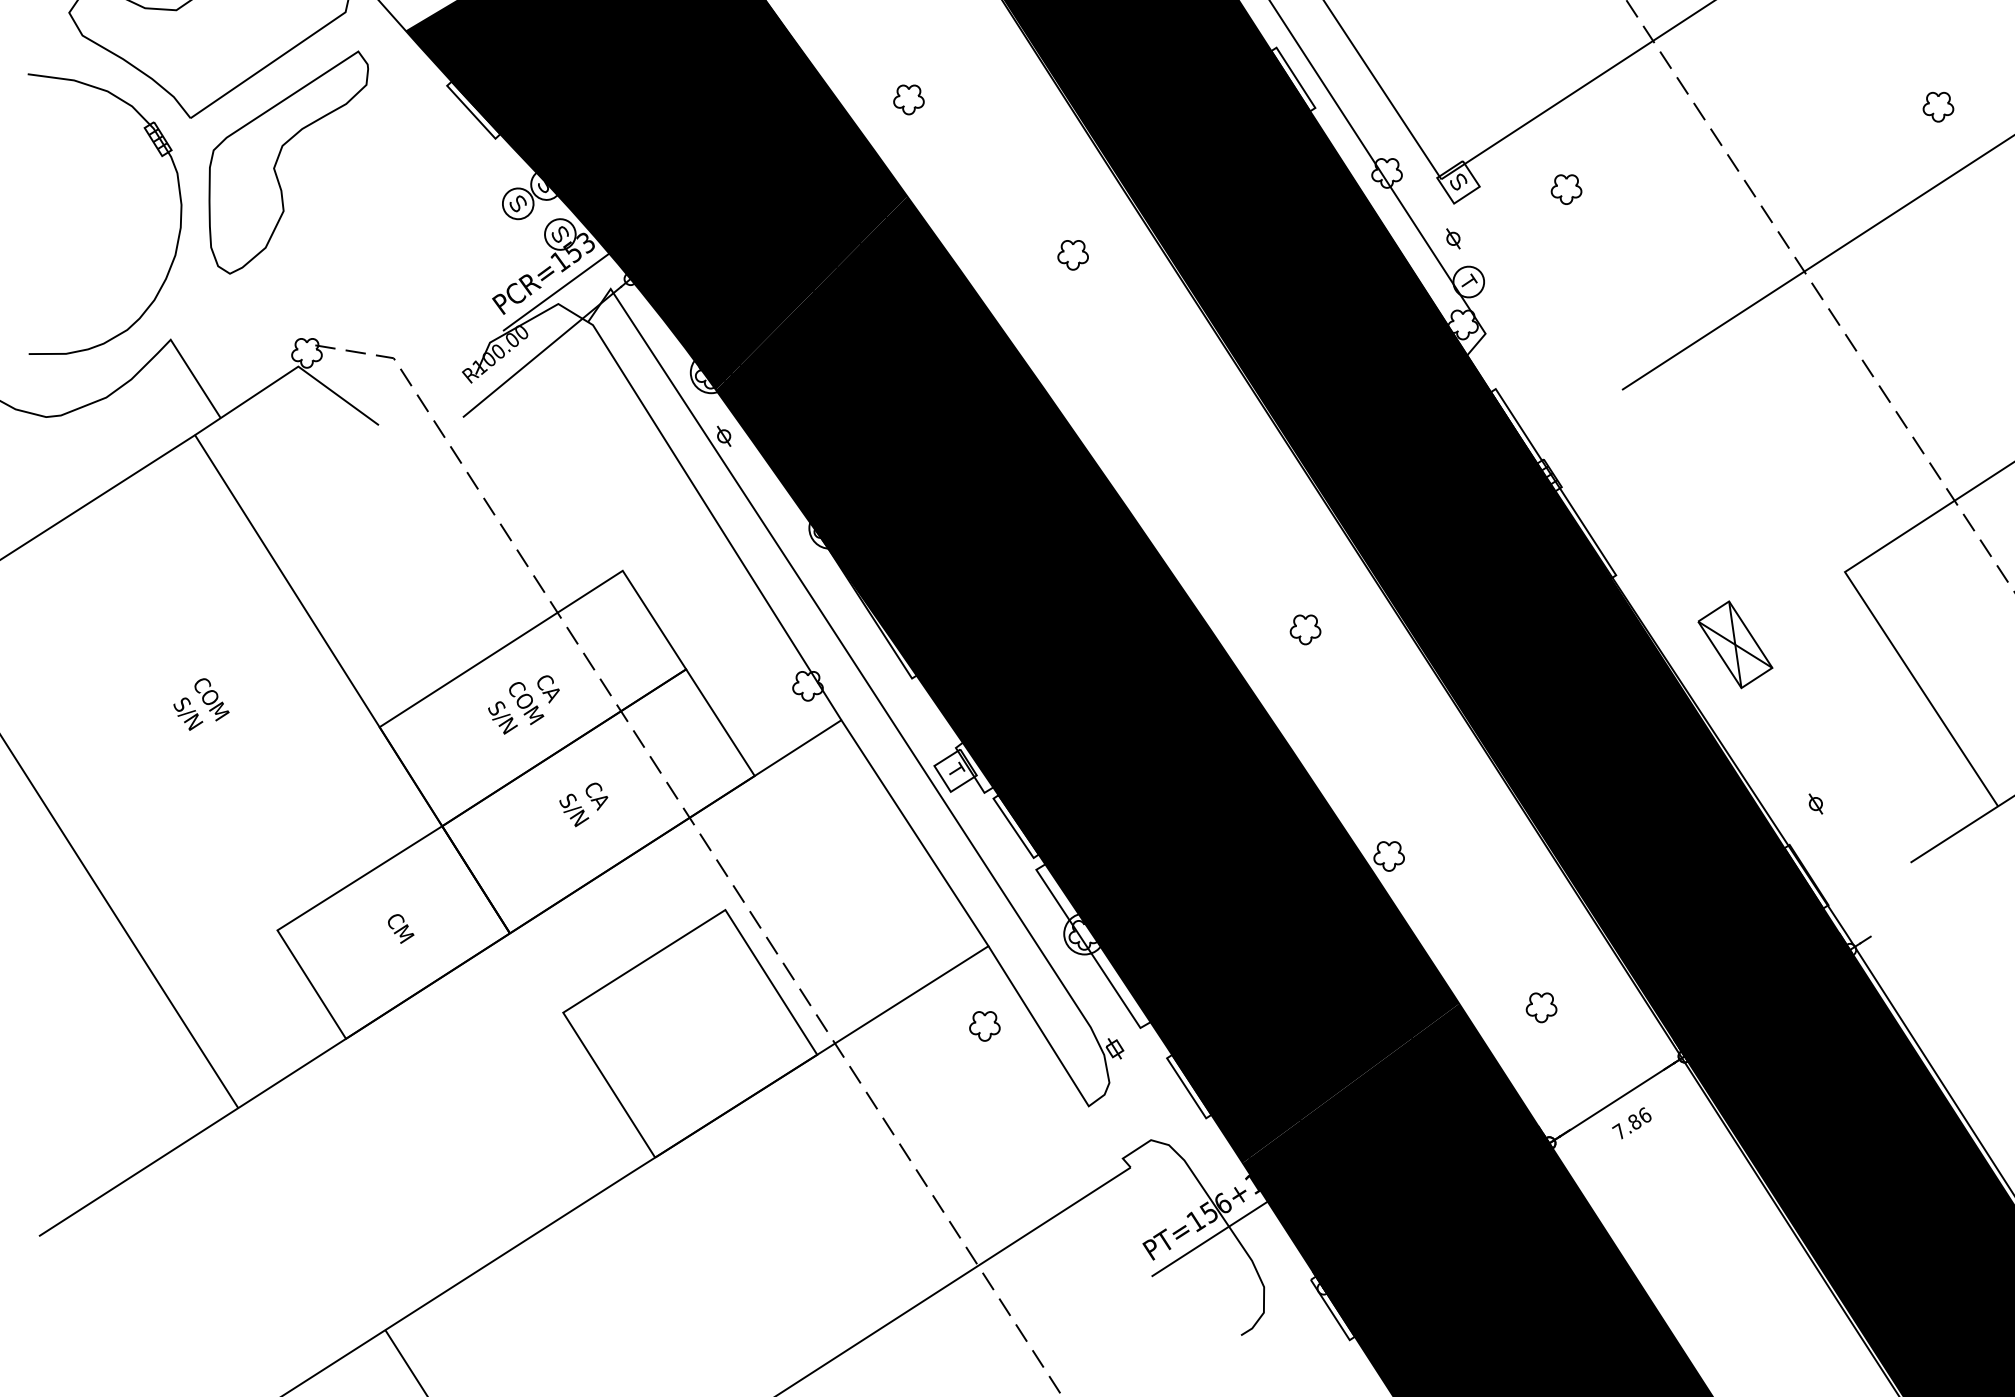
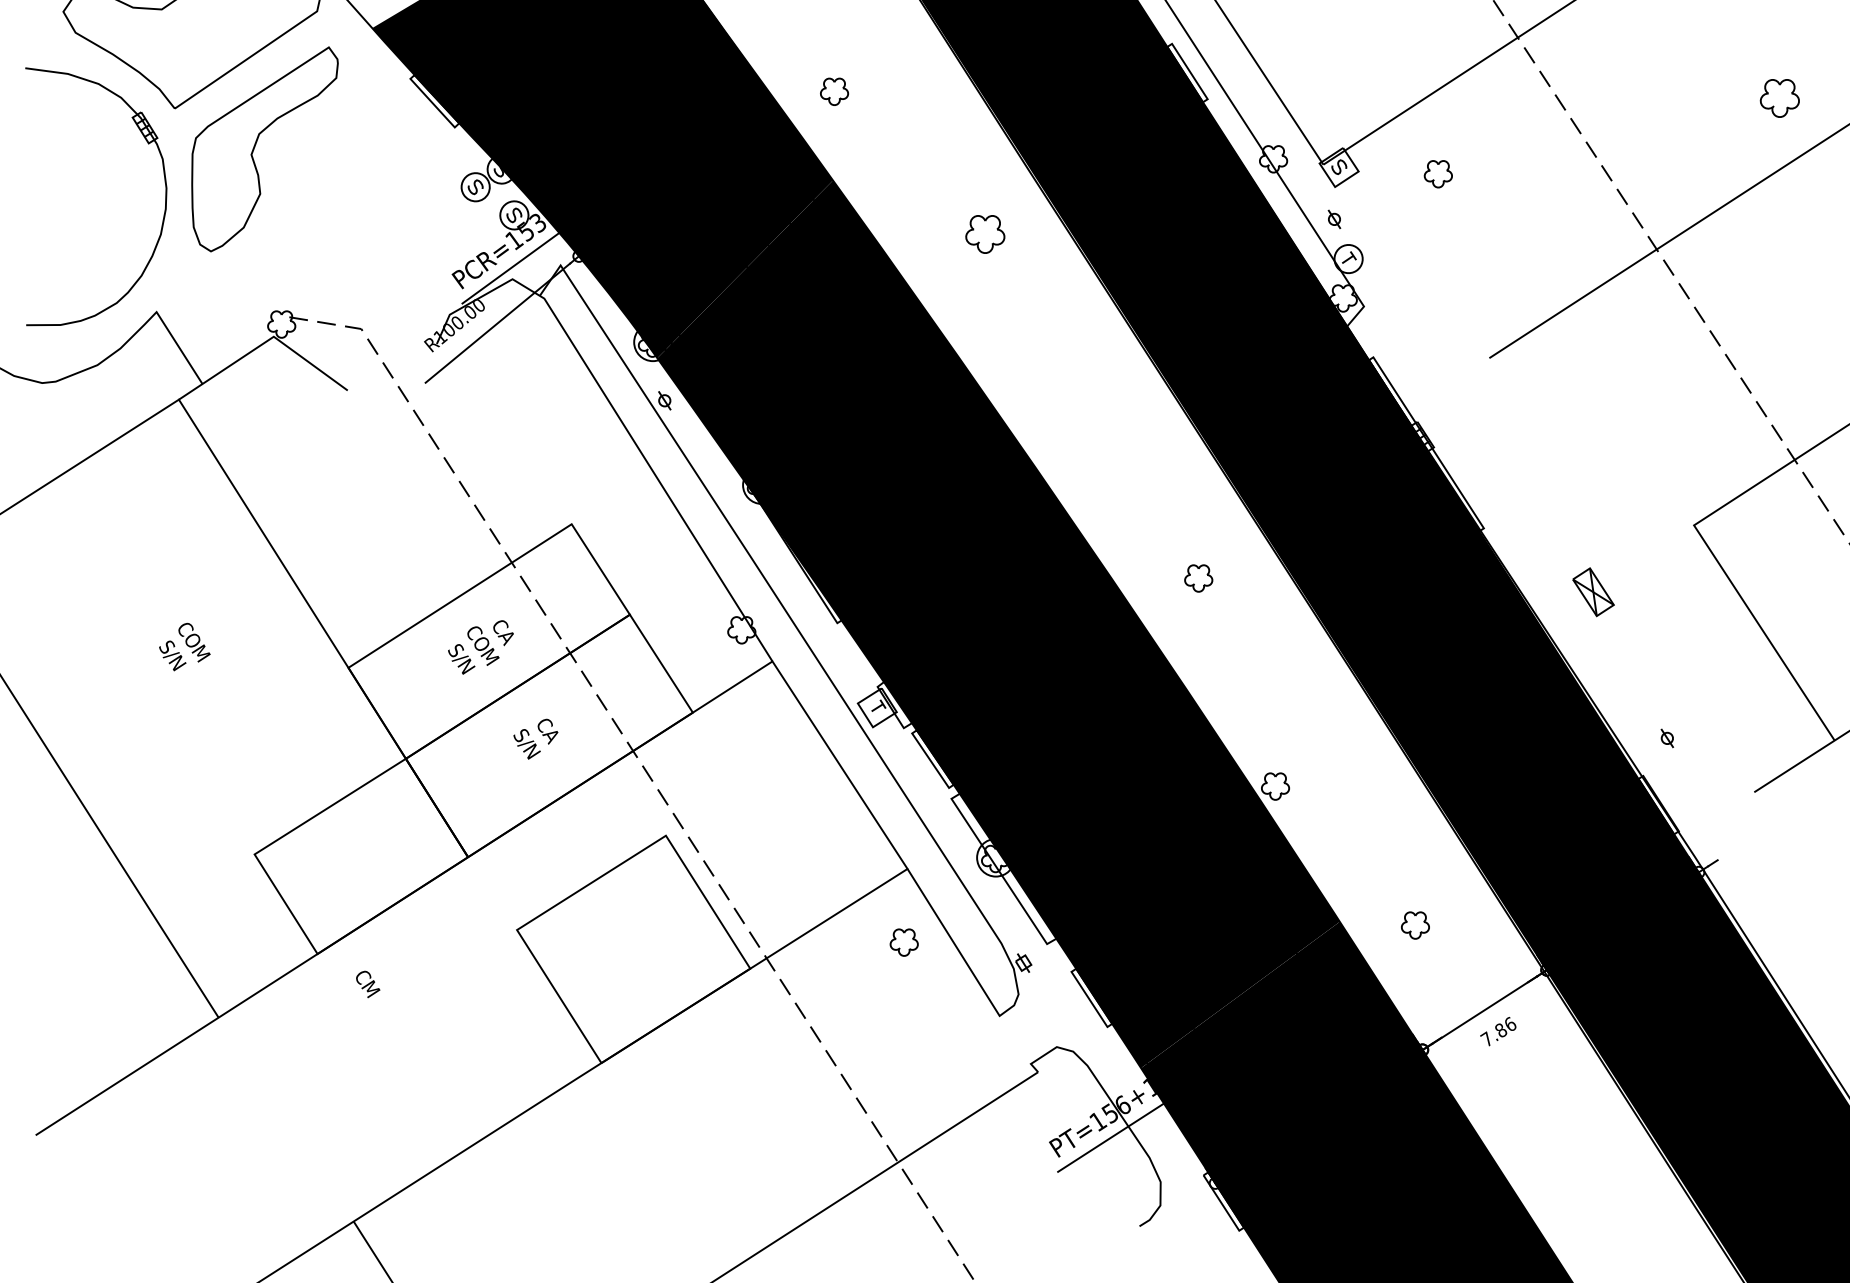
part: (1938, 107) -> (1779, 98), size x1.4
part: (1072, 255) -> (984, 234), size x1.4
part: (1735, 644) -> (1593, 591), size x0.6
text: (401, 928) -> (368, 984), moved

